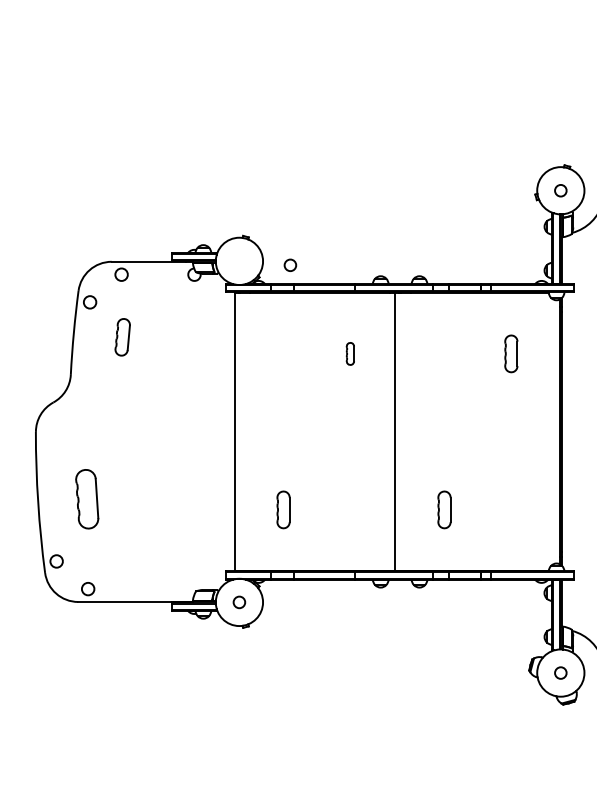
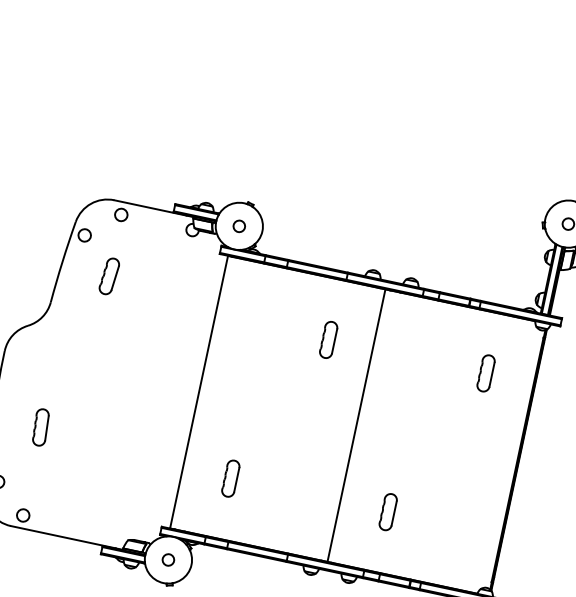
circle: (290, 264) -> (239, 225), moved
part: (350, 353) -> (328, 339), size x1.67
part: (86, 499) -> (40, 427), size x0.62

